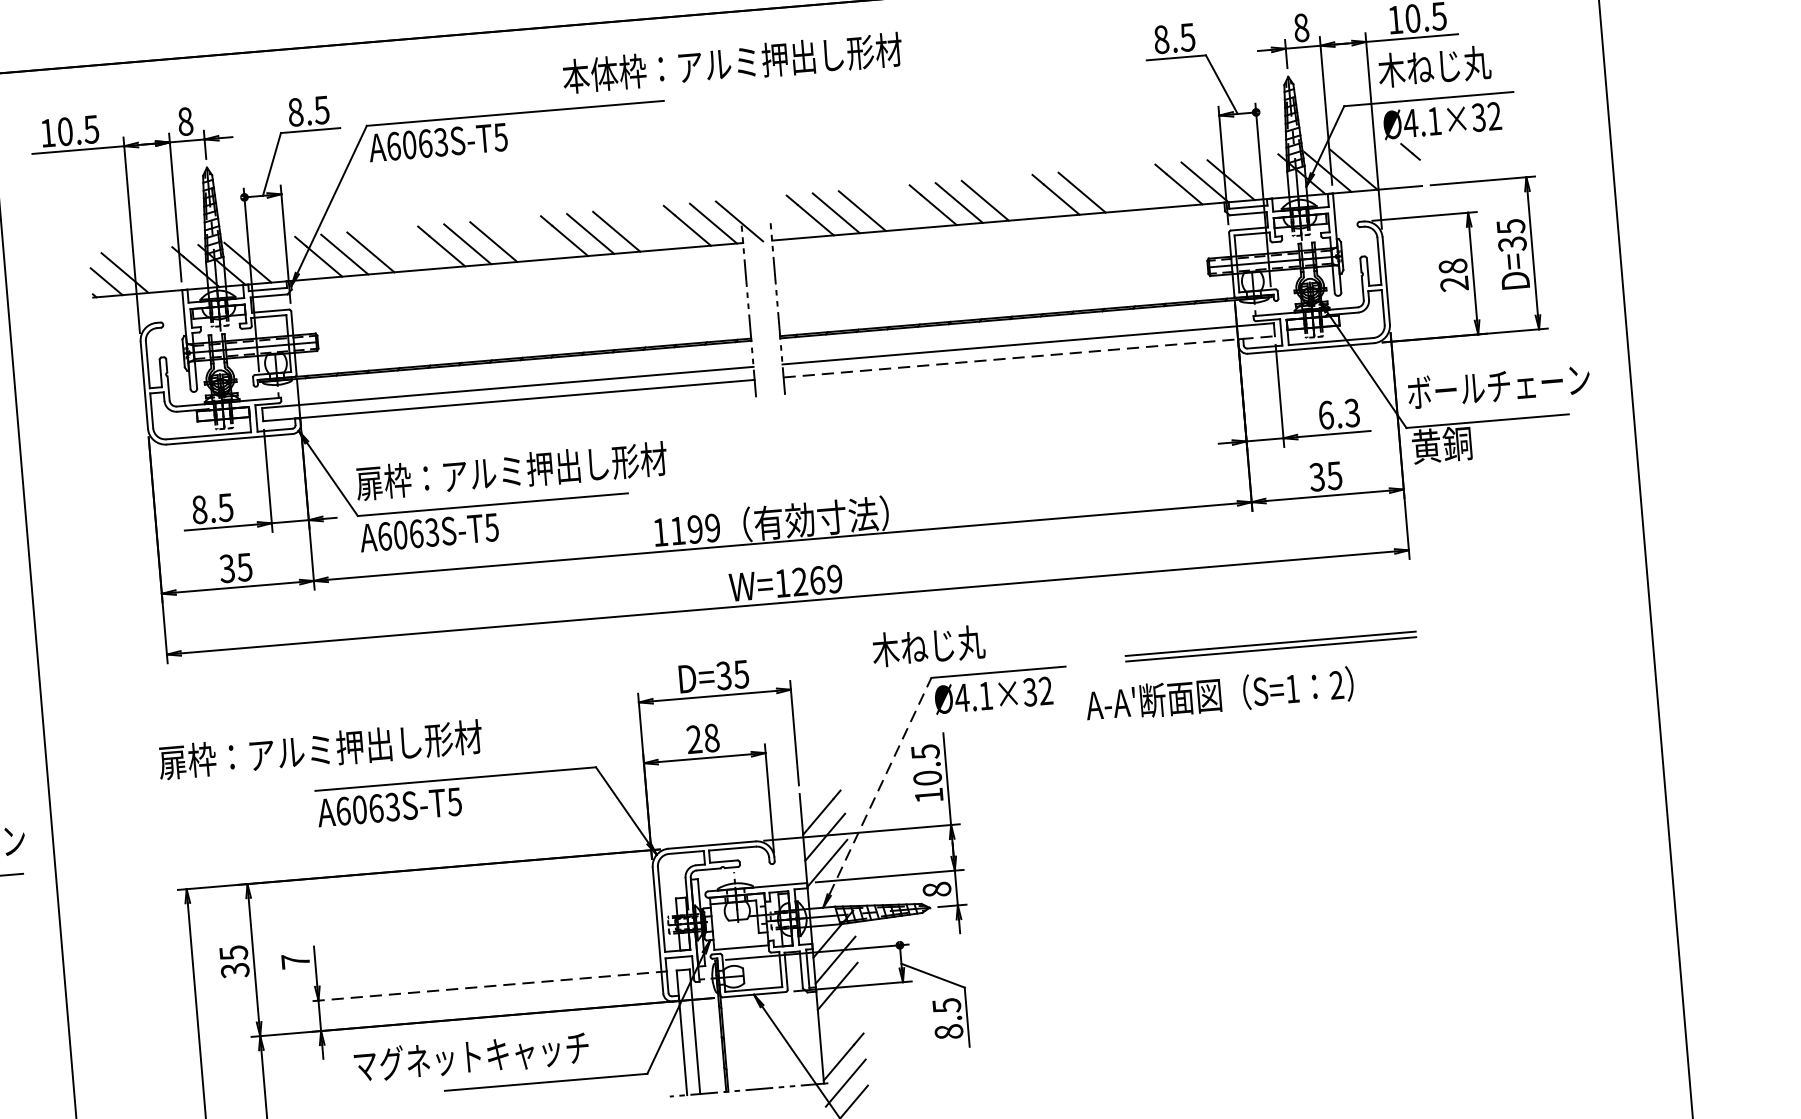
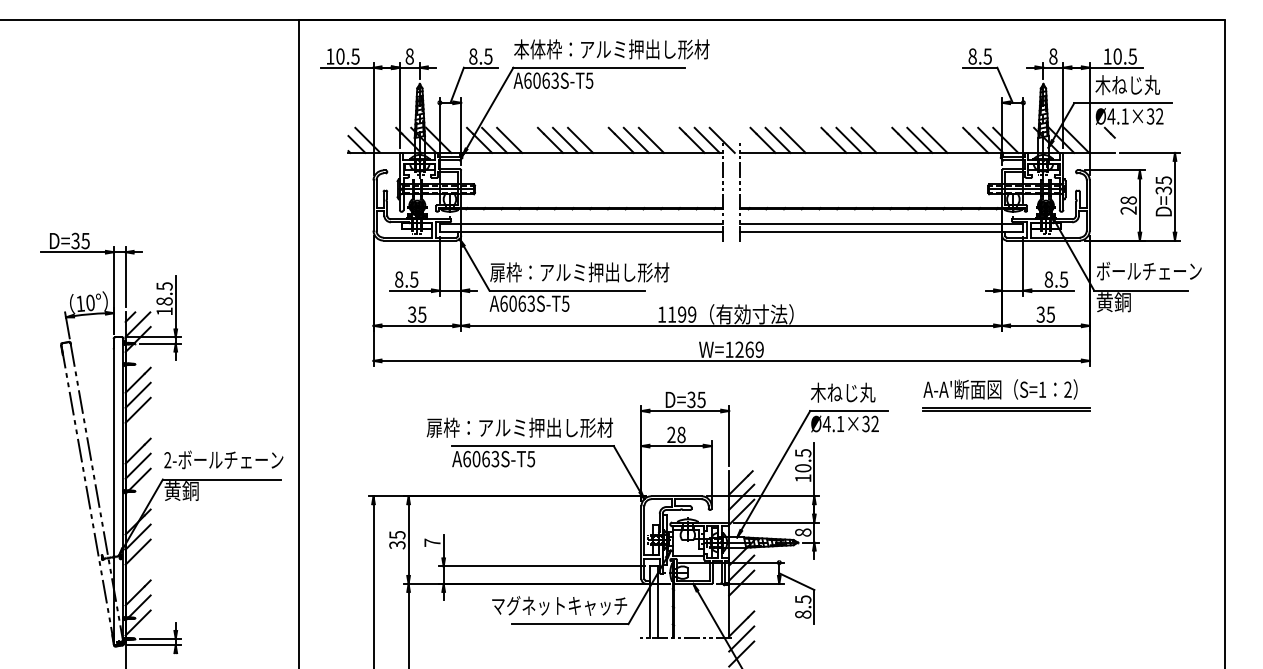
text: (731, 63) -> (611, 49), moved
line: (1107, 188) -> (934, 139), added
line: (1028, 356) -> (881, 231), dashed -> solid
text: (1339, 413) -> (1056, 279), 6.3 -> 8.5
text: (929, 645) -> (843, 392), moved
text: (1219, 694) -> (1000, 389), moved
text: (319, 749) -> (519, 427), moved
line: (879, 786) -> (775, 470), dashed -> solid
line: (488, 986) -> (541, 566), dashed -> solid
text: (471, 1056) -> (559, 605), moved

